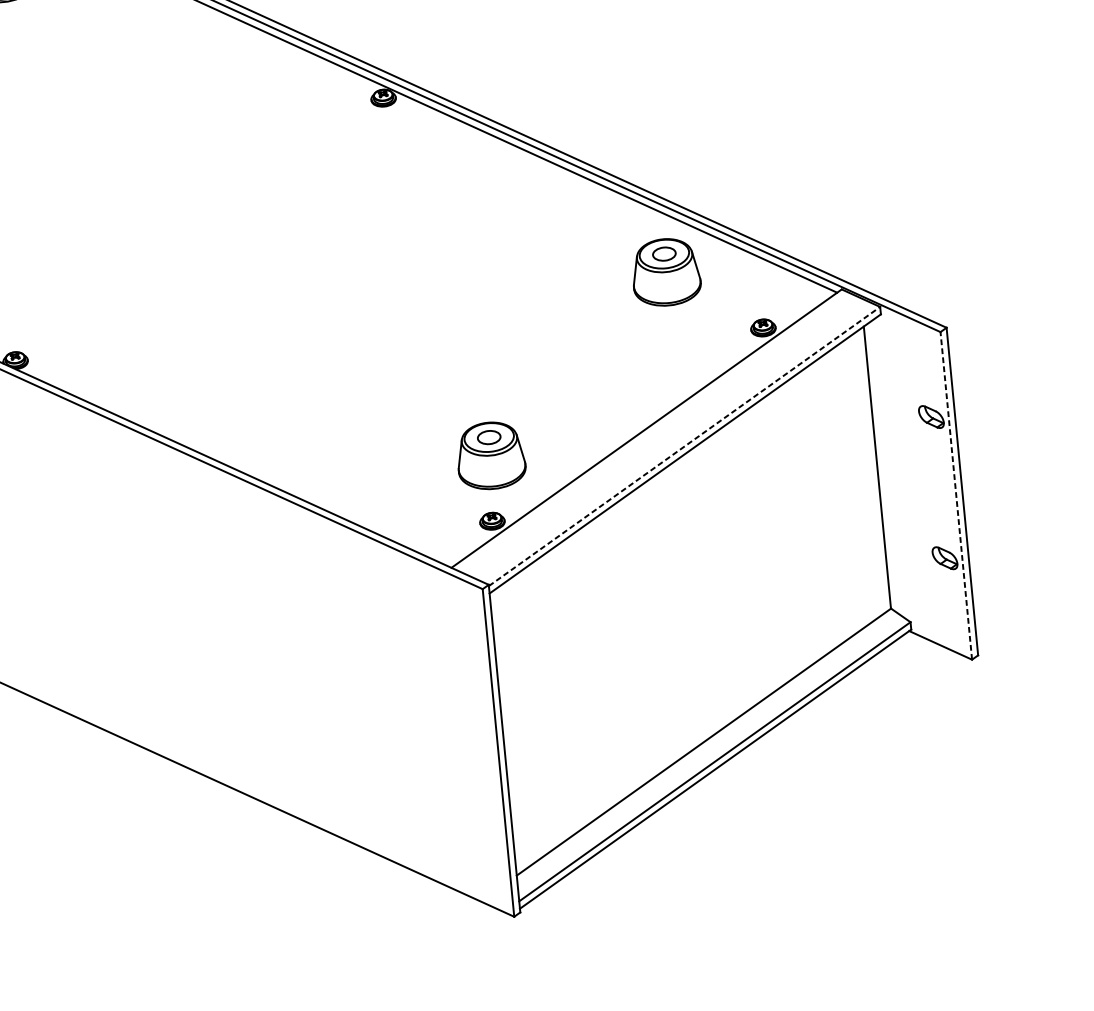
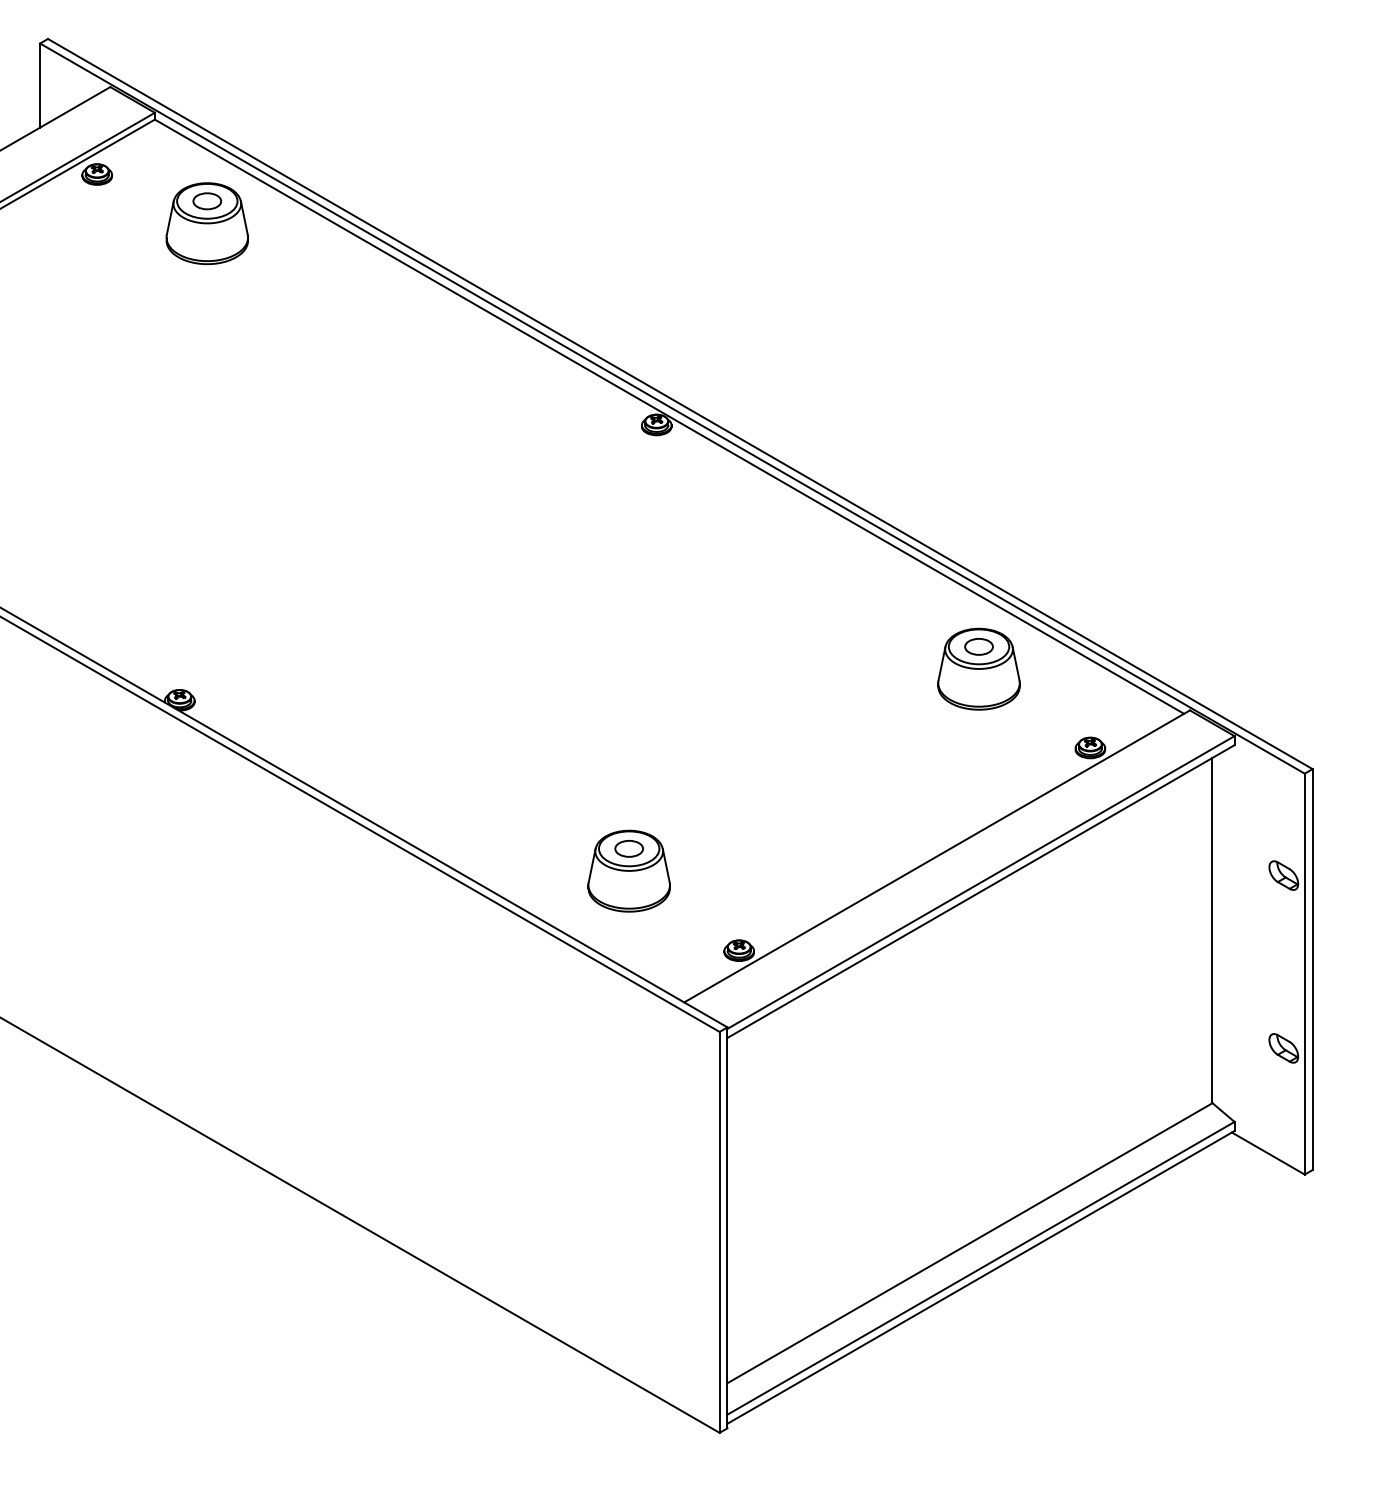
line: (684, 446) -> (981, 882), dashed -> solid
part: (490, 455) -> (628, 870), moved
line: (956, 495) -> (1304, 973), dashed -> solid

